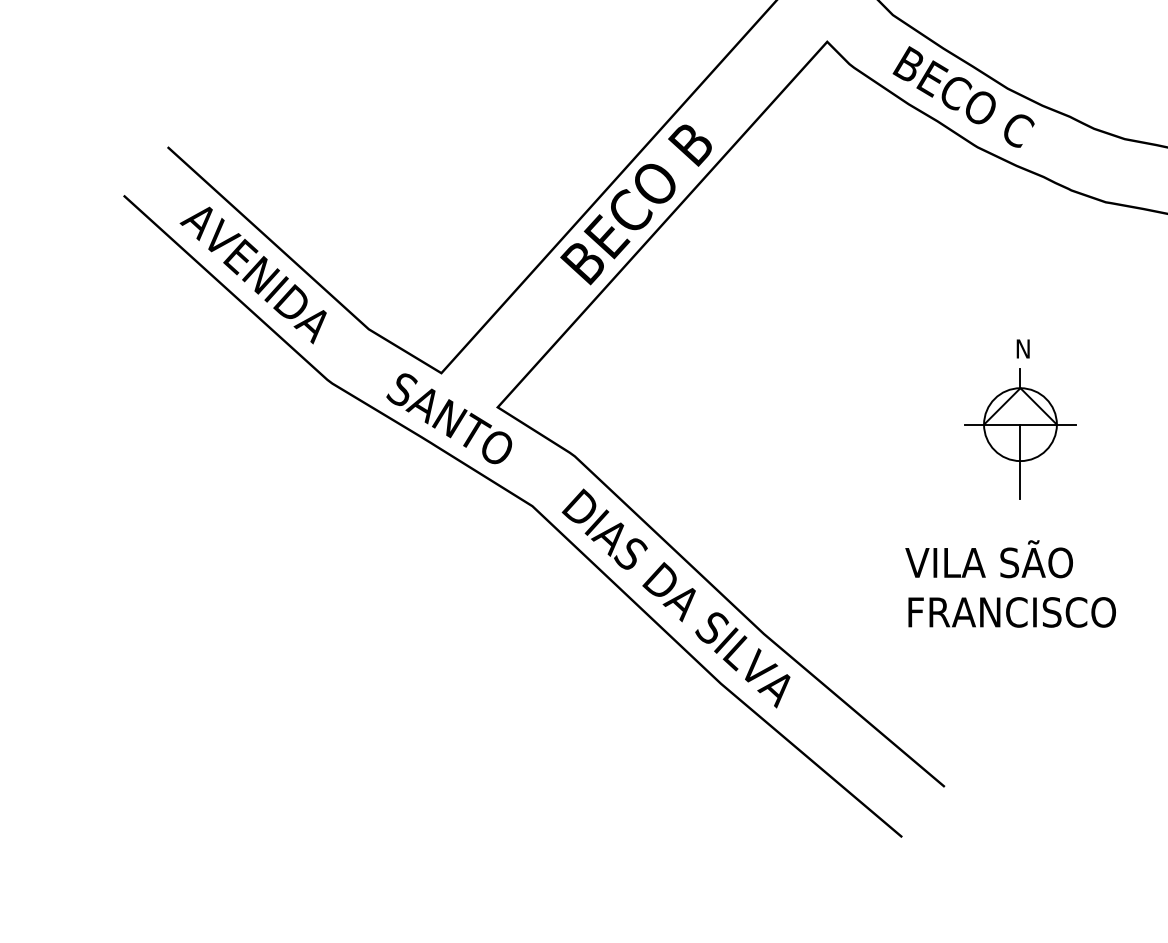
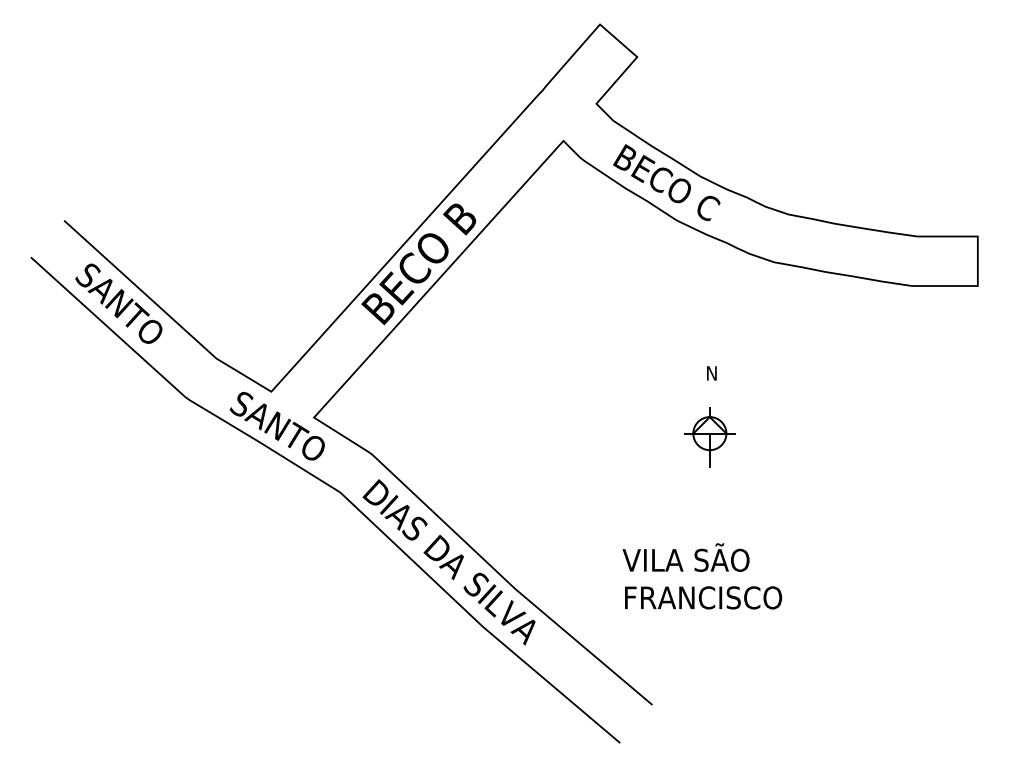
text: (252, 273) -> (128, 316), AVENIDA -> SANTO
part: (1020, 433) -> (709, 437), size x0.6
text: (1010, 584) -> (702, 576), moved

